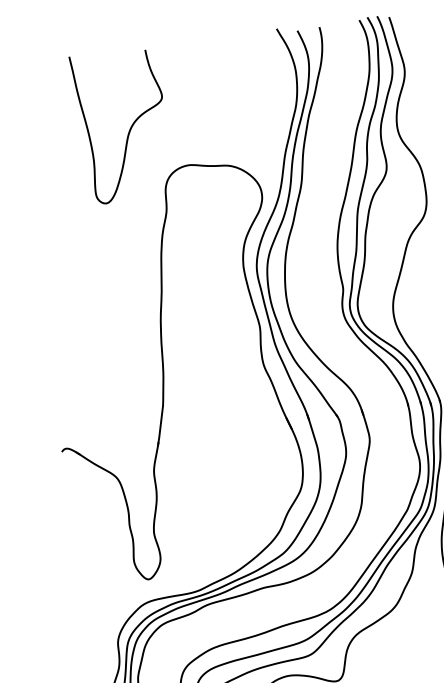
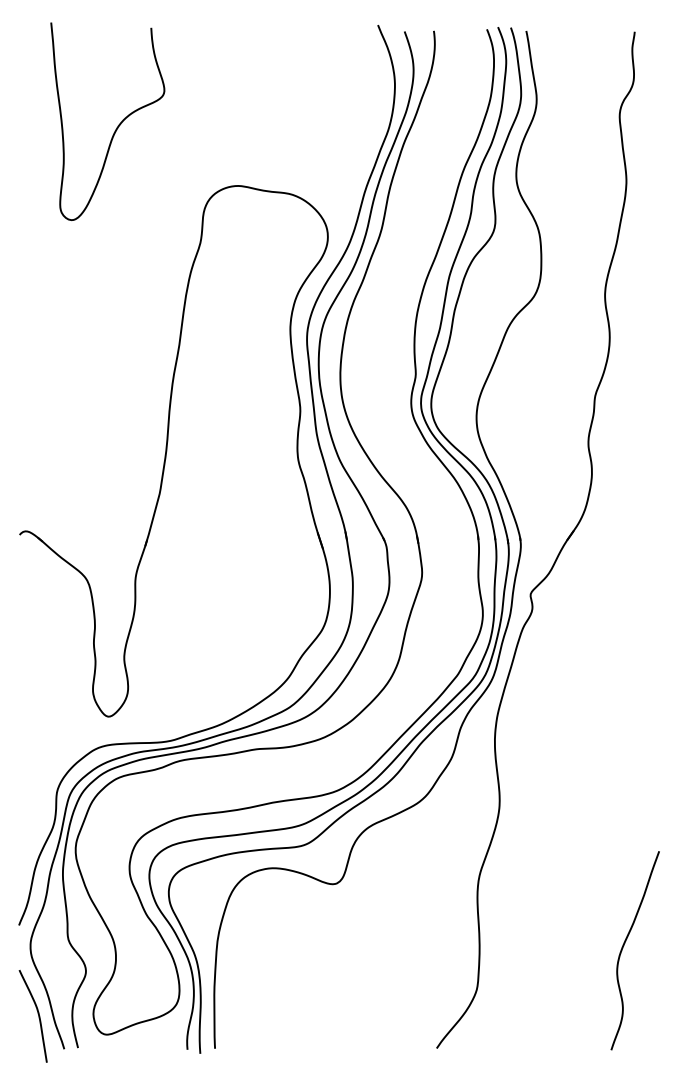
curve: (129, 128) -> (116, 127), moved

